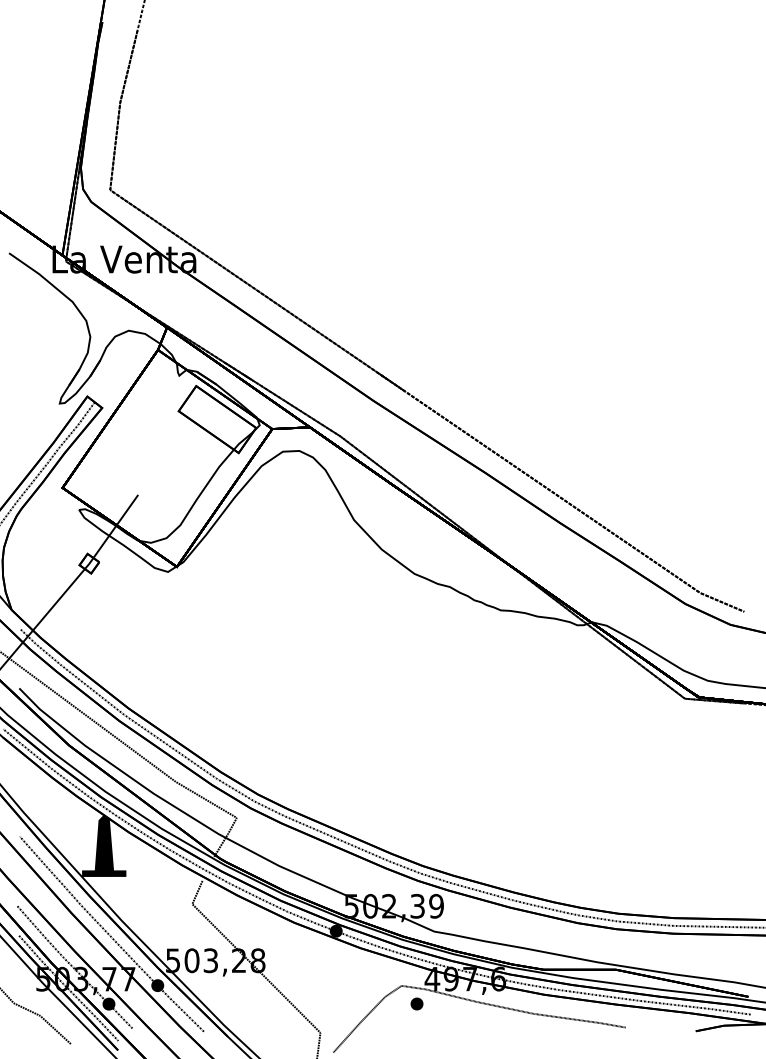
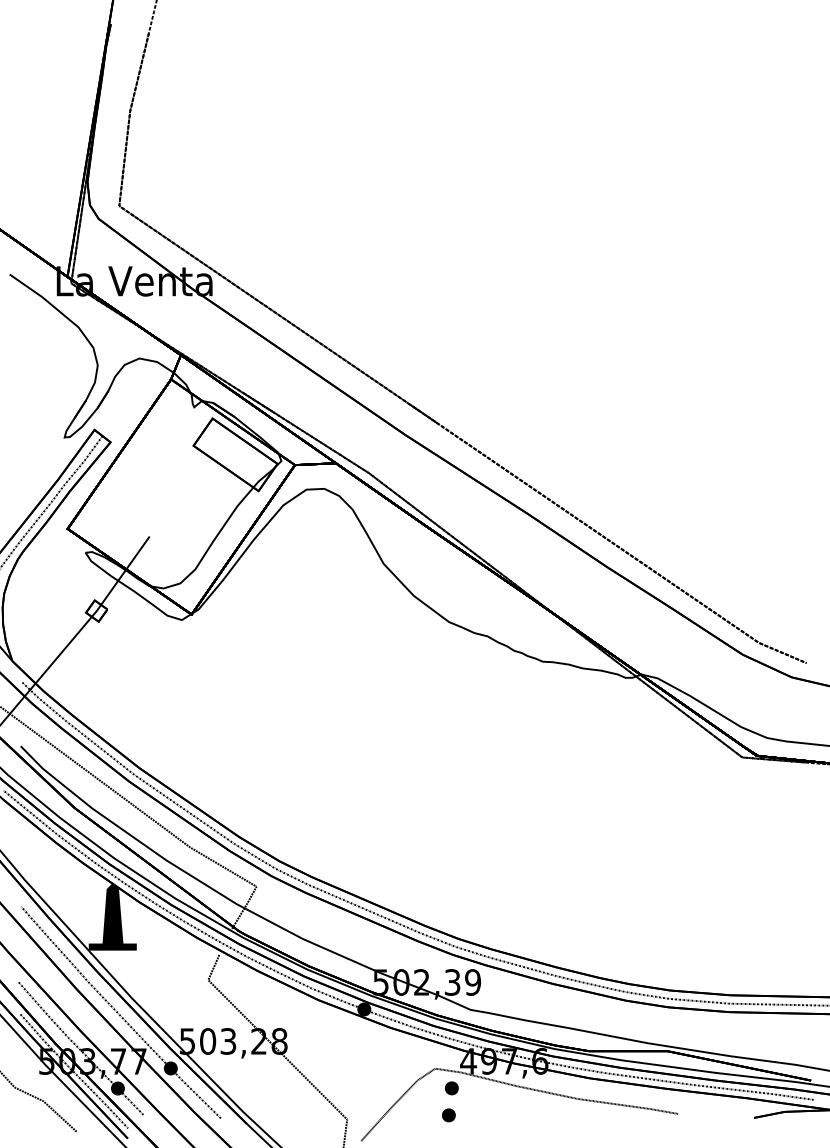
part: (413, 1029) -> (448, 1115), added

